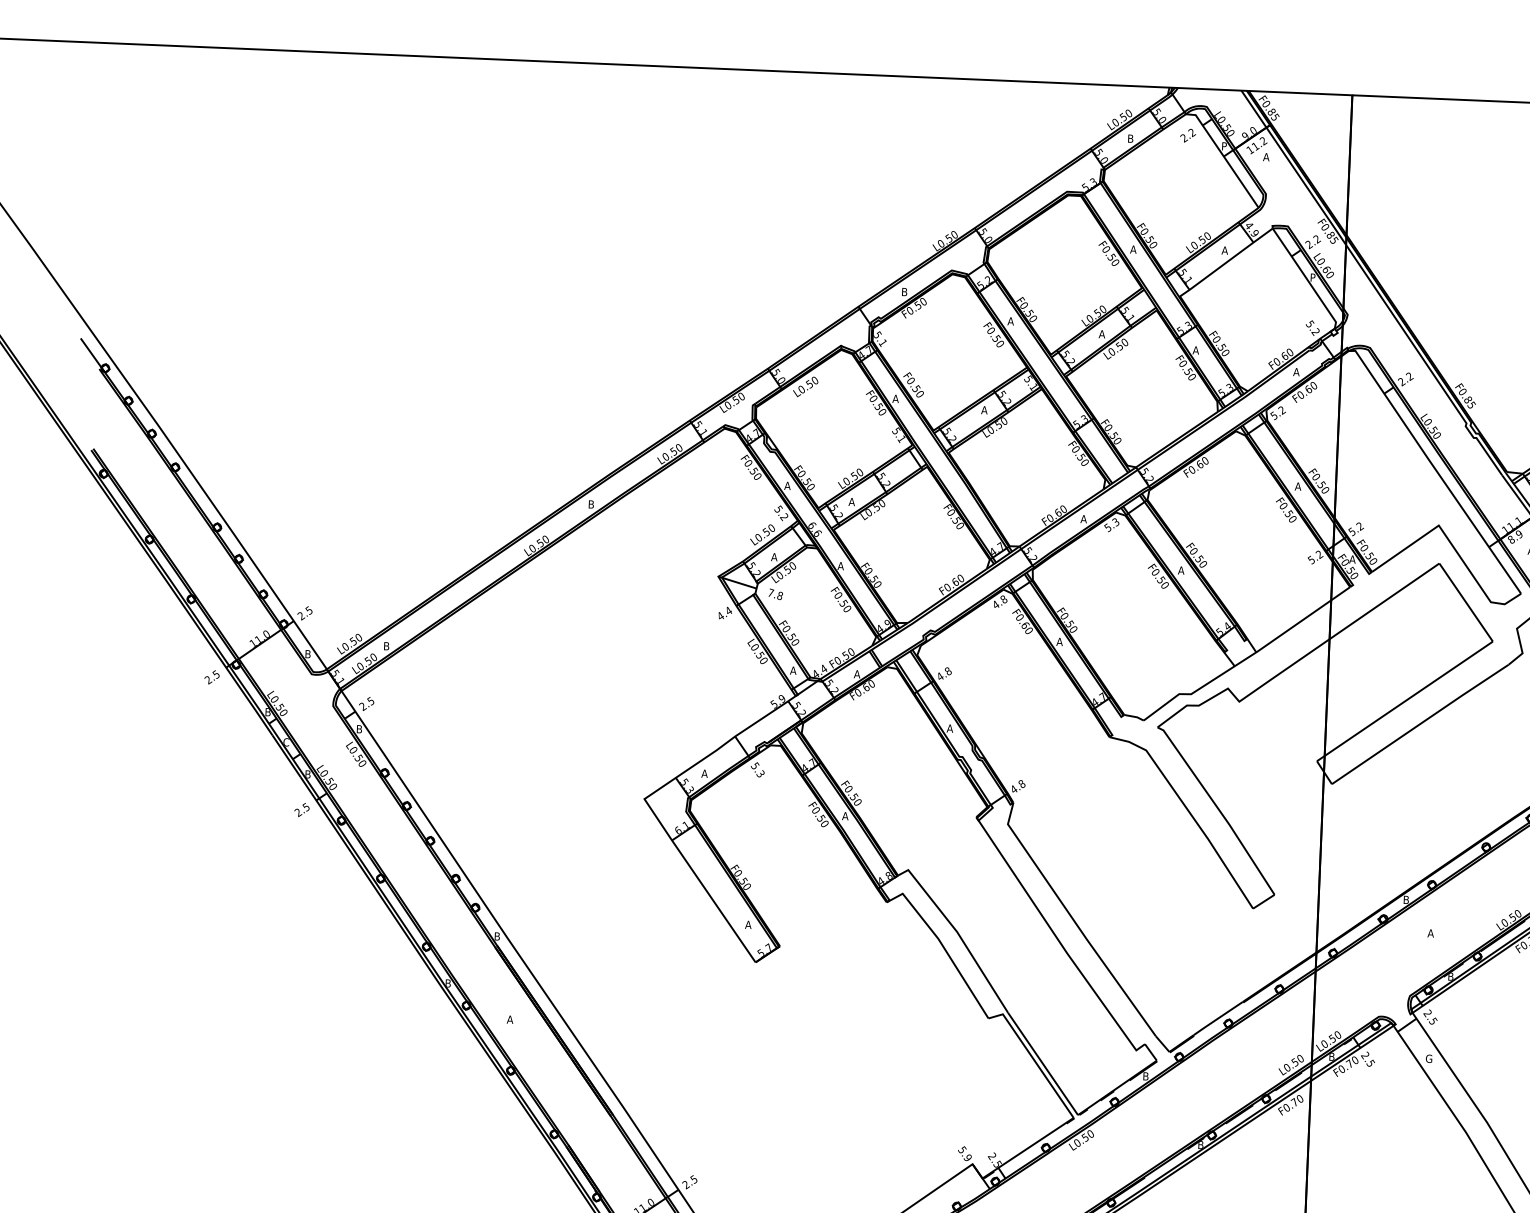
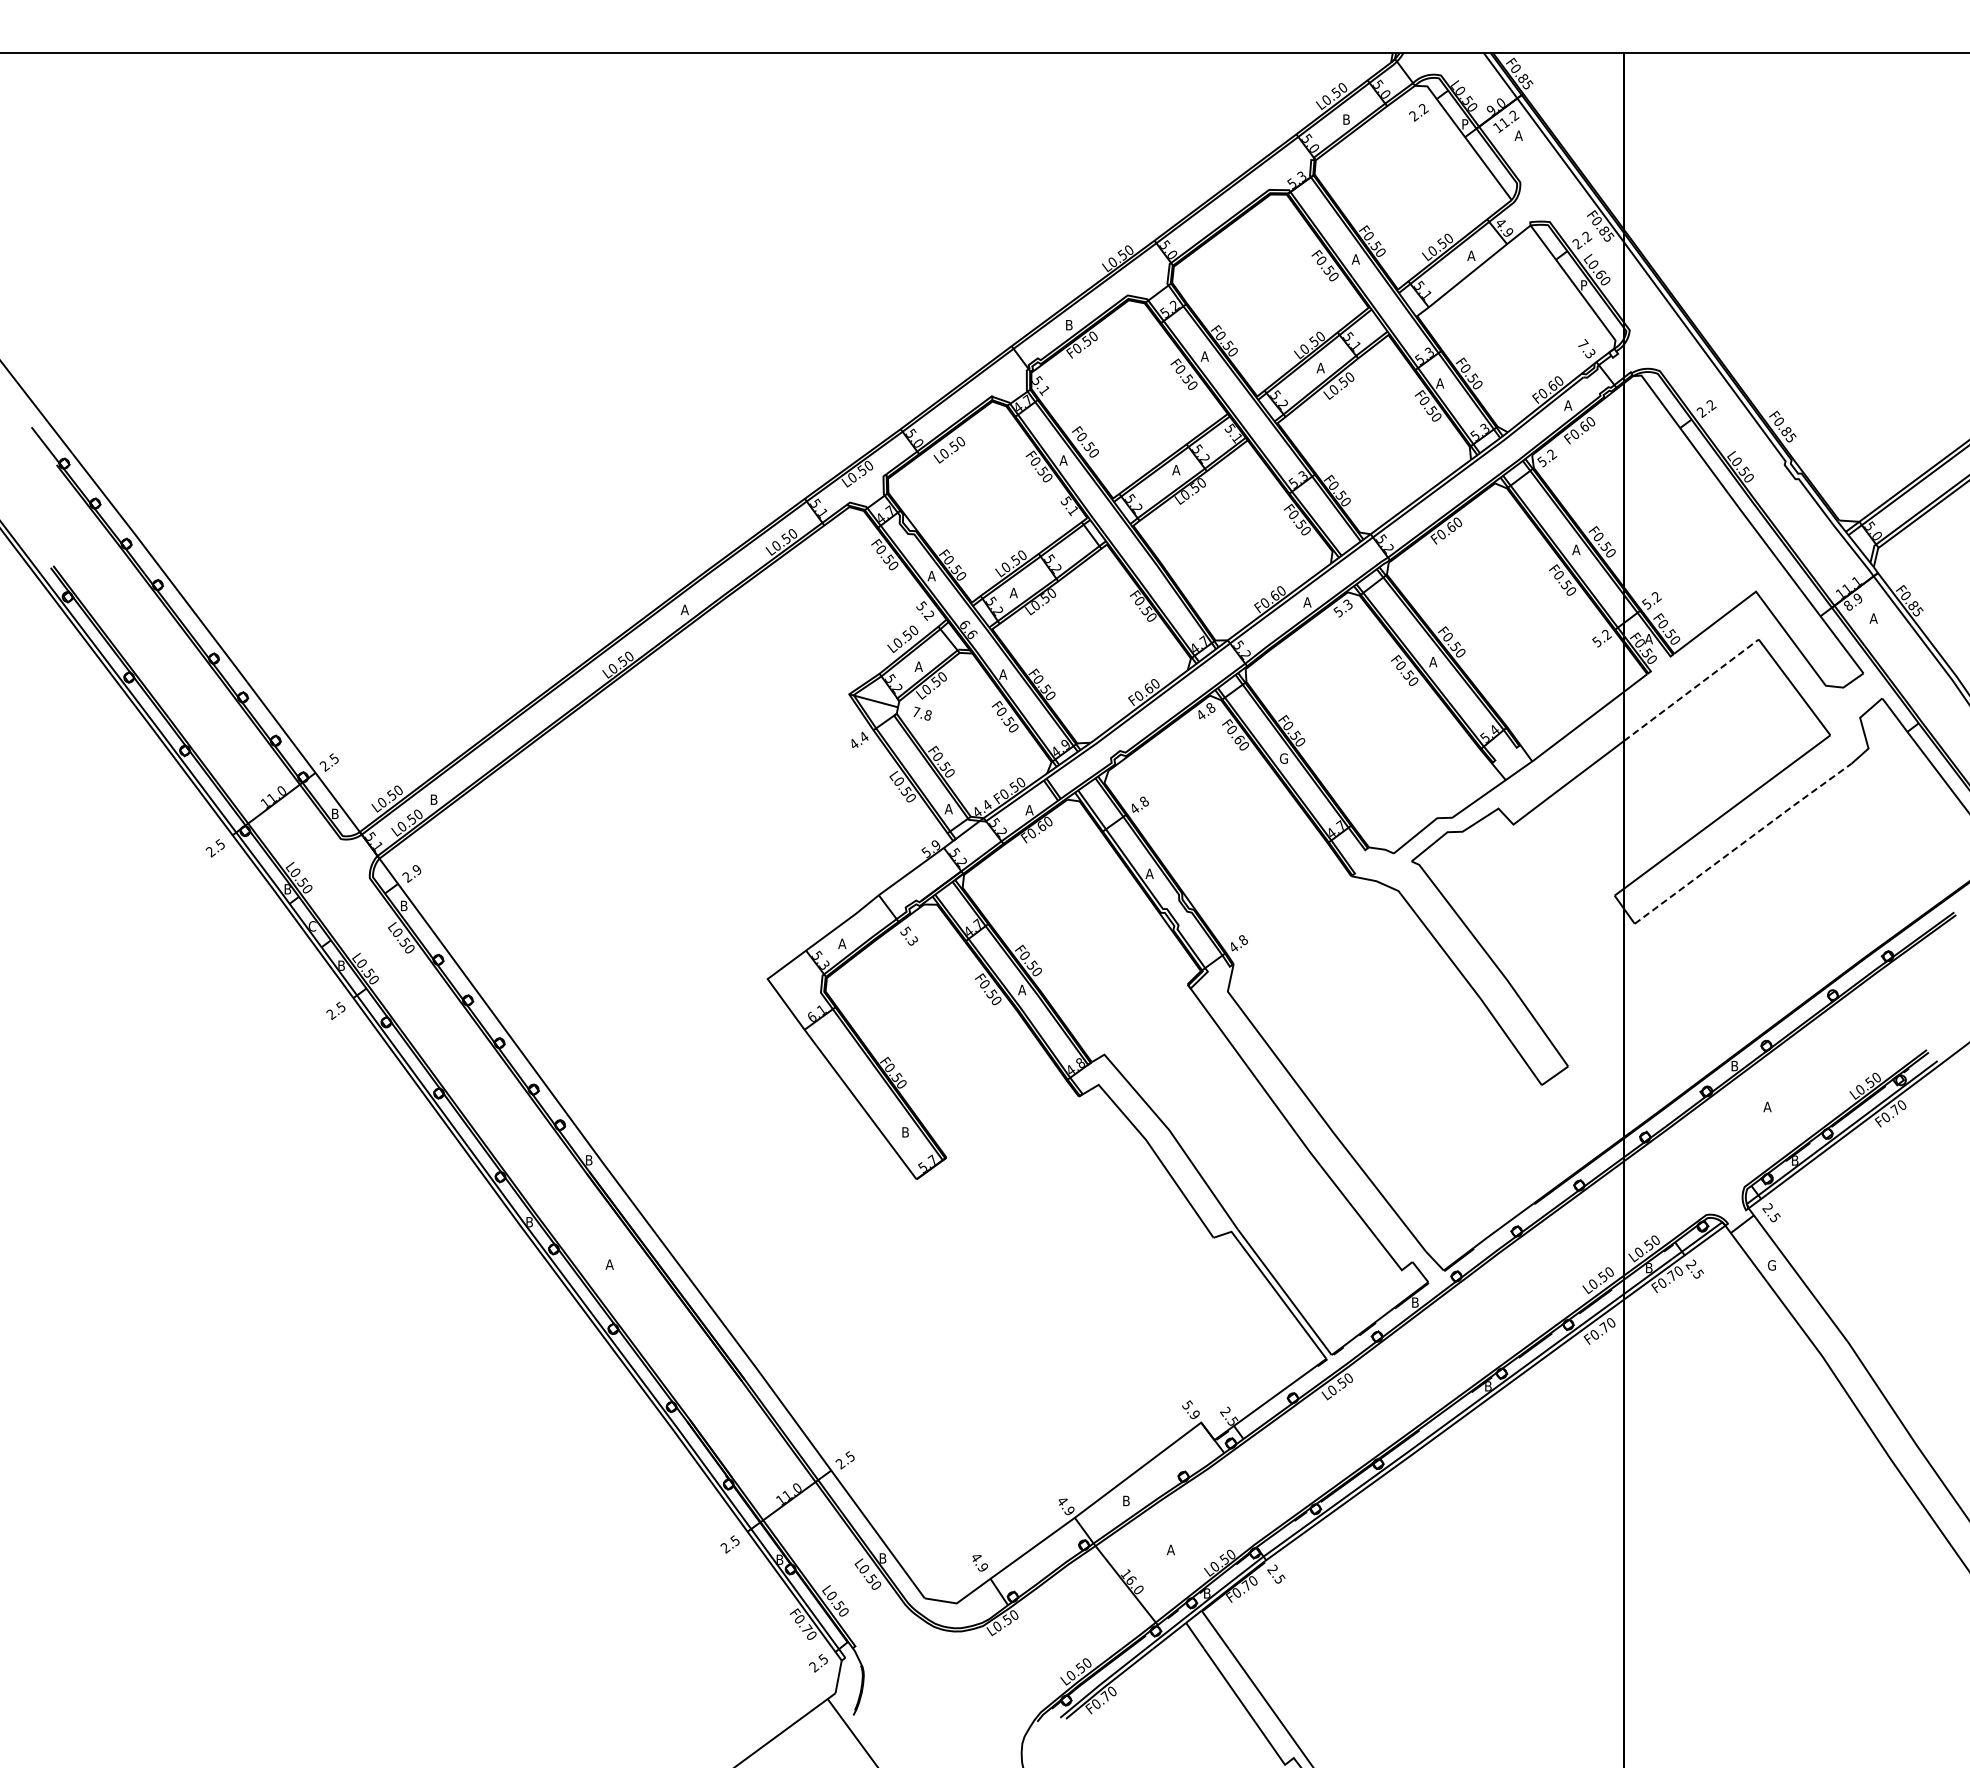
text: (1312, 328) -> (1586, 349), 5.2 -> 7.3
text: (590, 504) -> (684, 609), B -> A
line: (1384, 600) -> (1691, 689), solid -> dashed
text: (1059, 641) -> (1283, 758), A -> G
text: (370, 700) -> (416, 869), 2.5 -> 2.9
line: (1420, 723) -> (1743, 842), solid -> dashed
text: (748, 924) -> (905, 1132), A -> B

